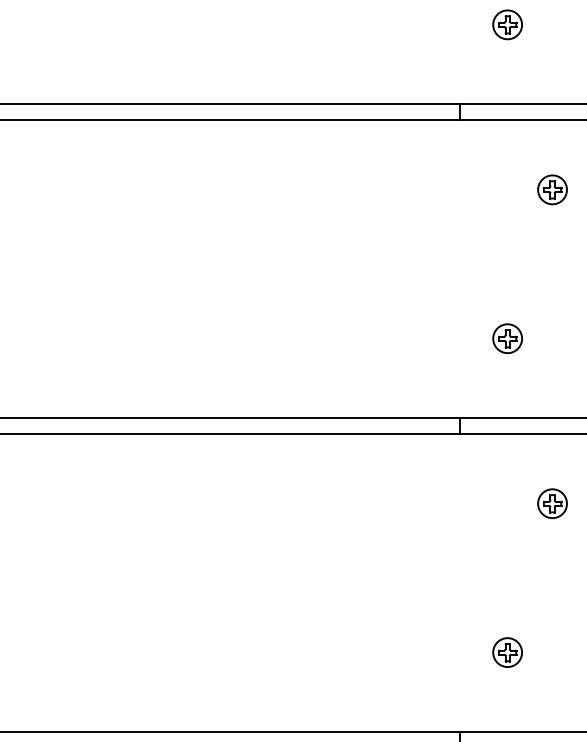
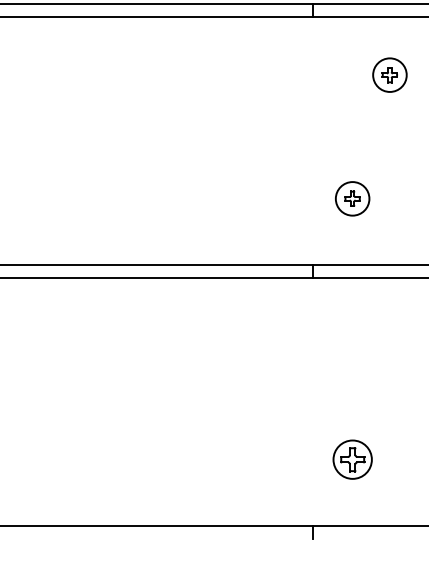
circle: (552, 189) -> (389, 74), size x1.4
circle: (507, 338) -> (352, 198), size x1.4
part: (552, 503) -> (389, 335), removed
part: (507, 652) -> (352, 459), size x1.6

